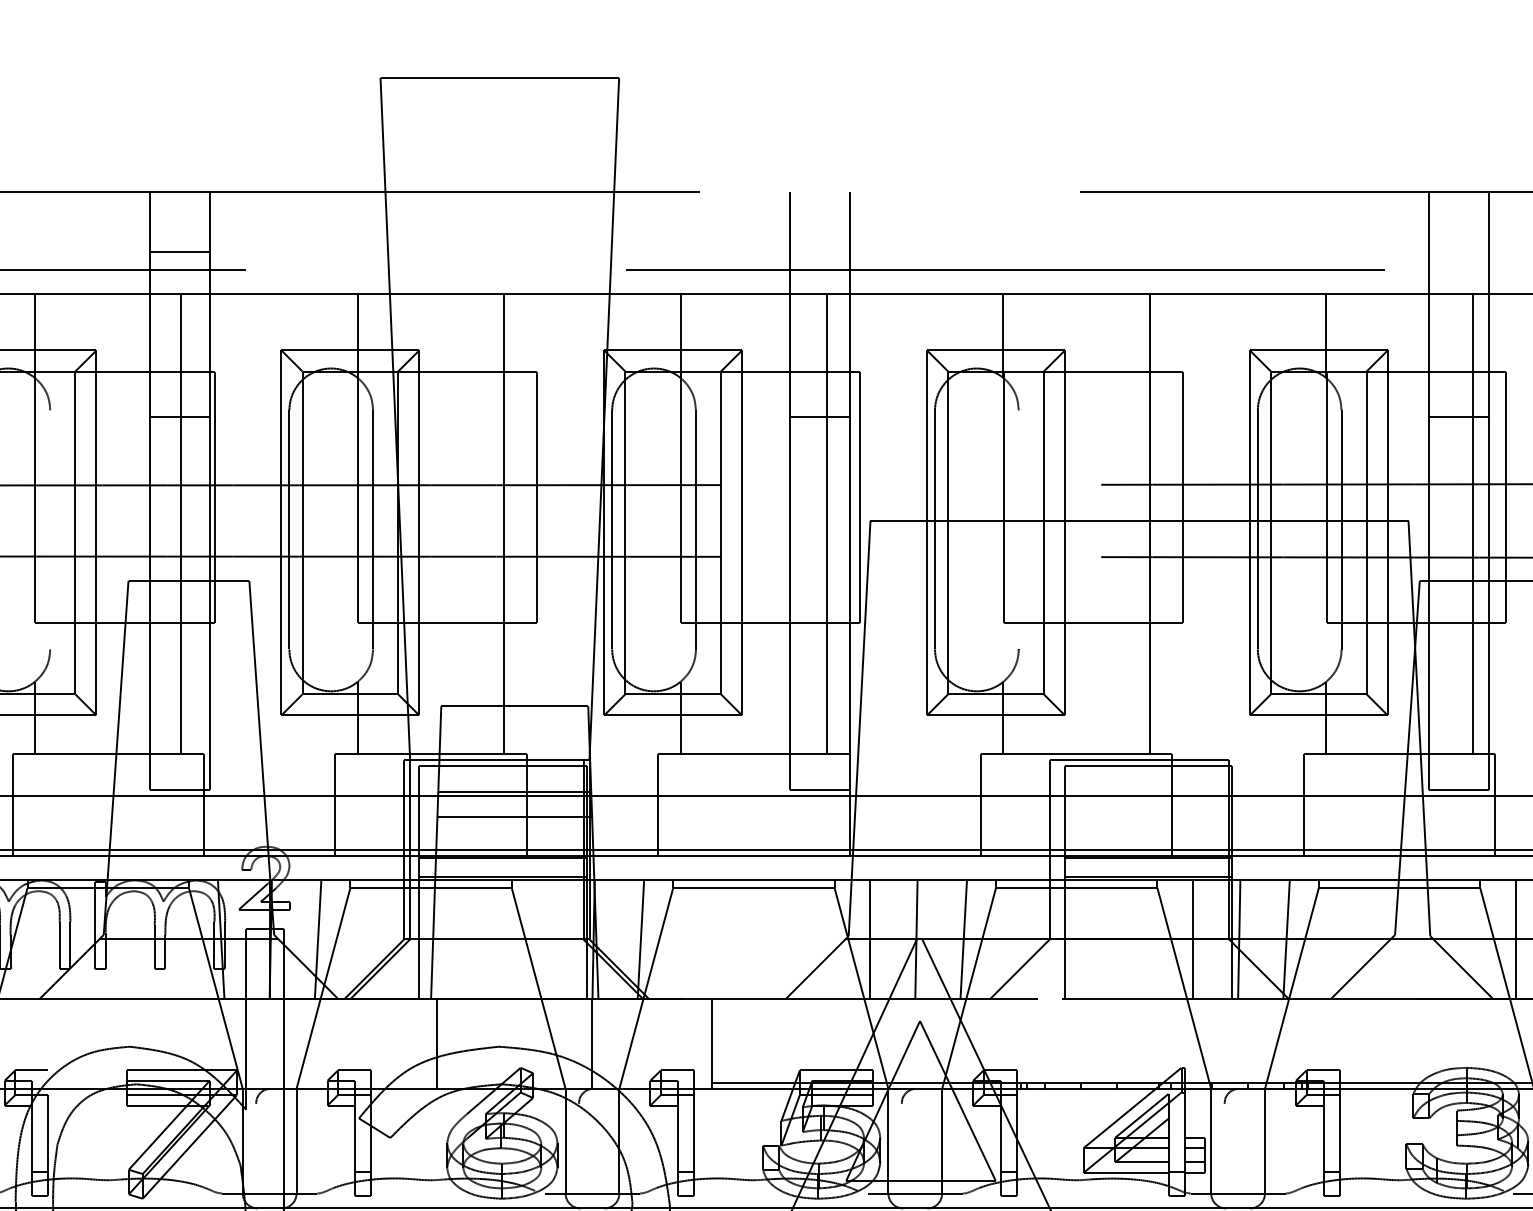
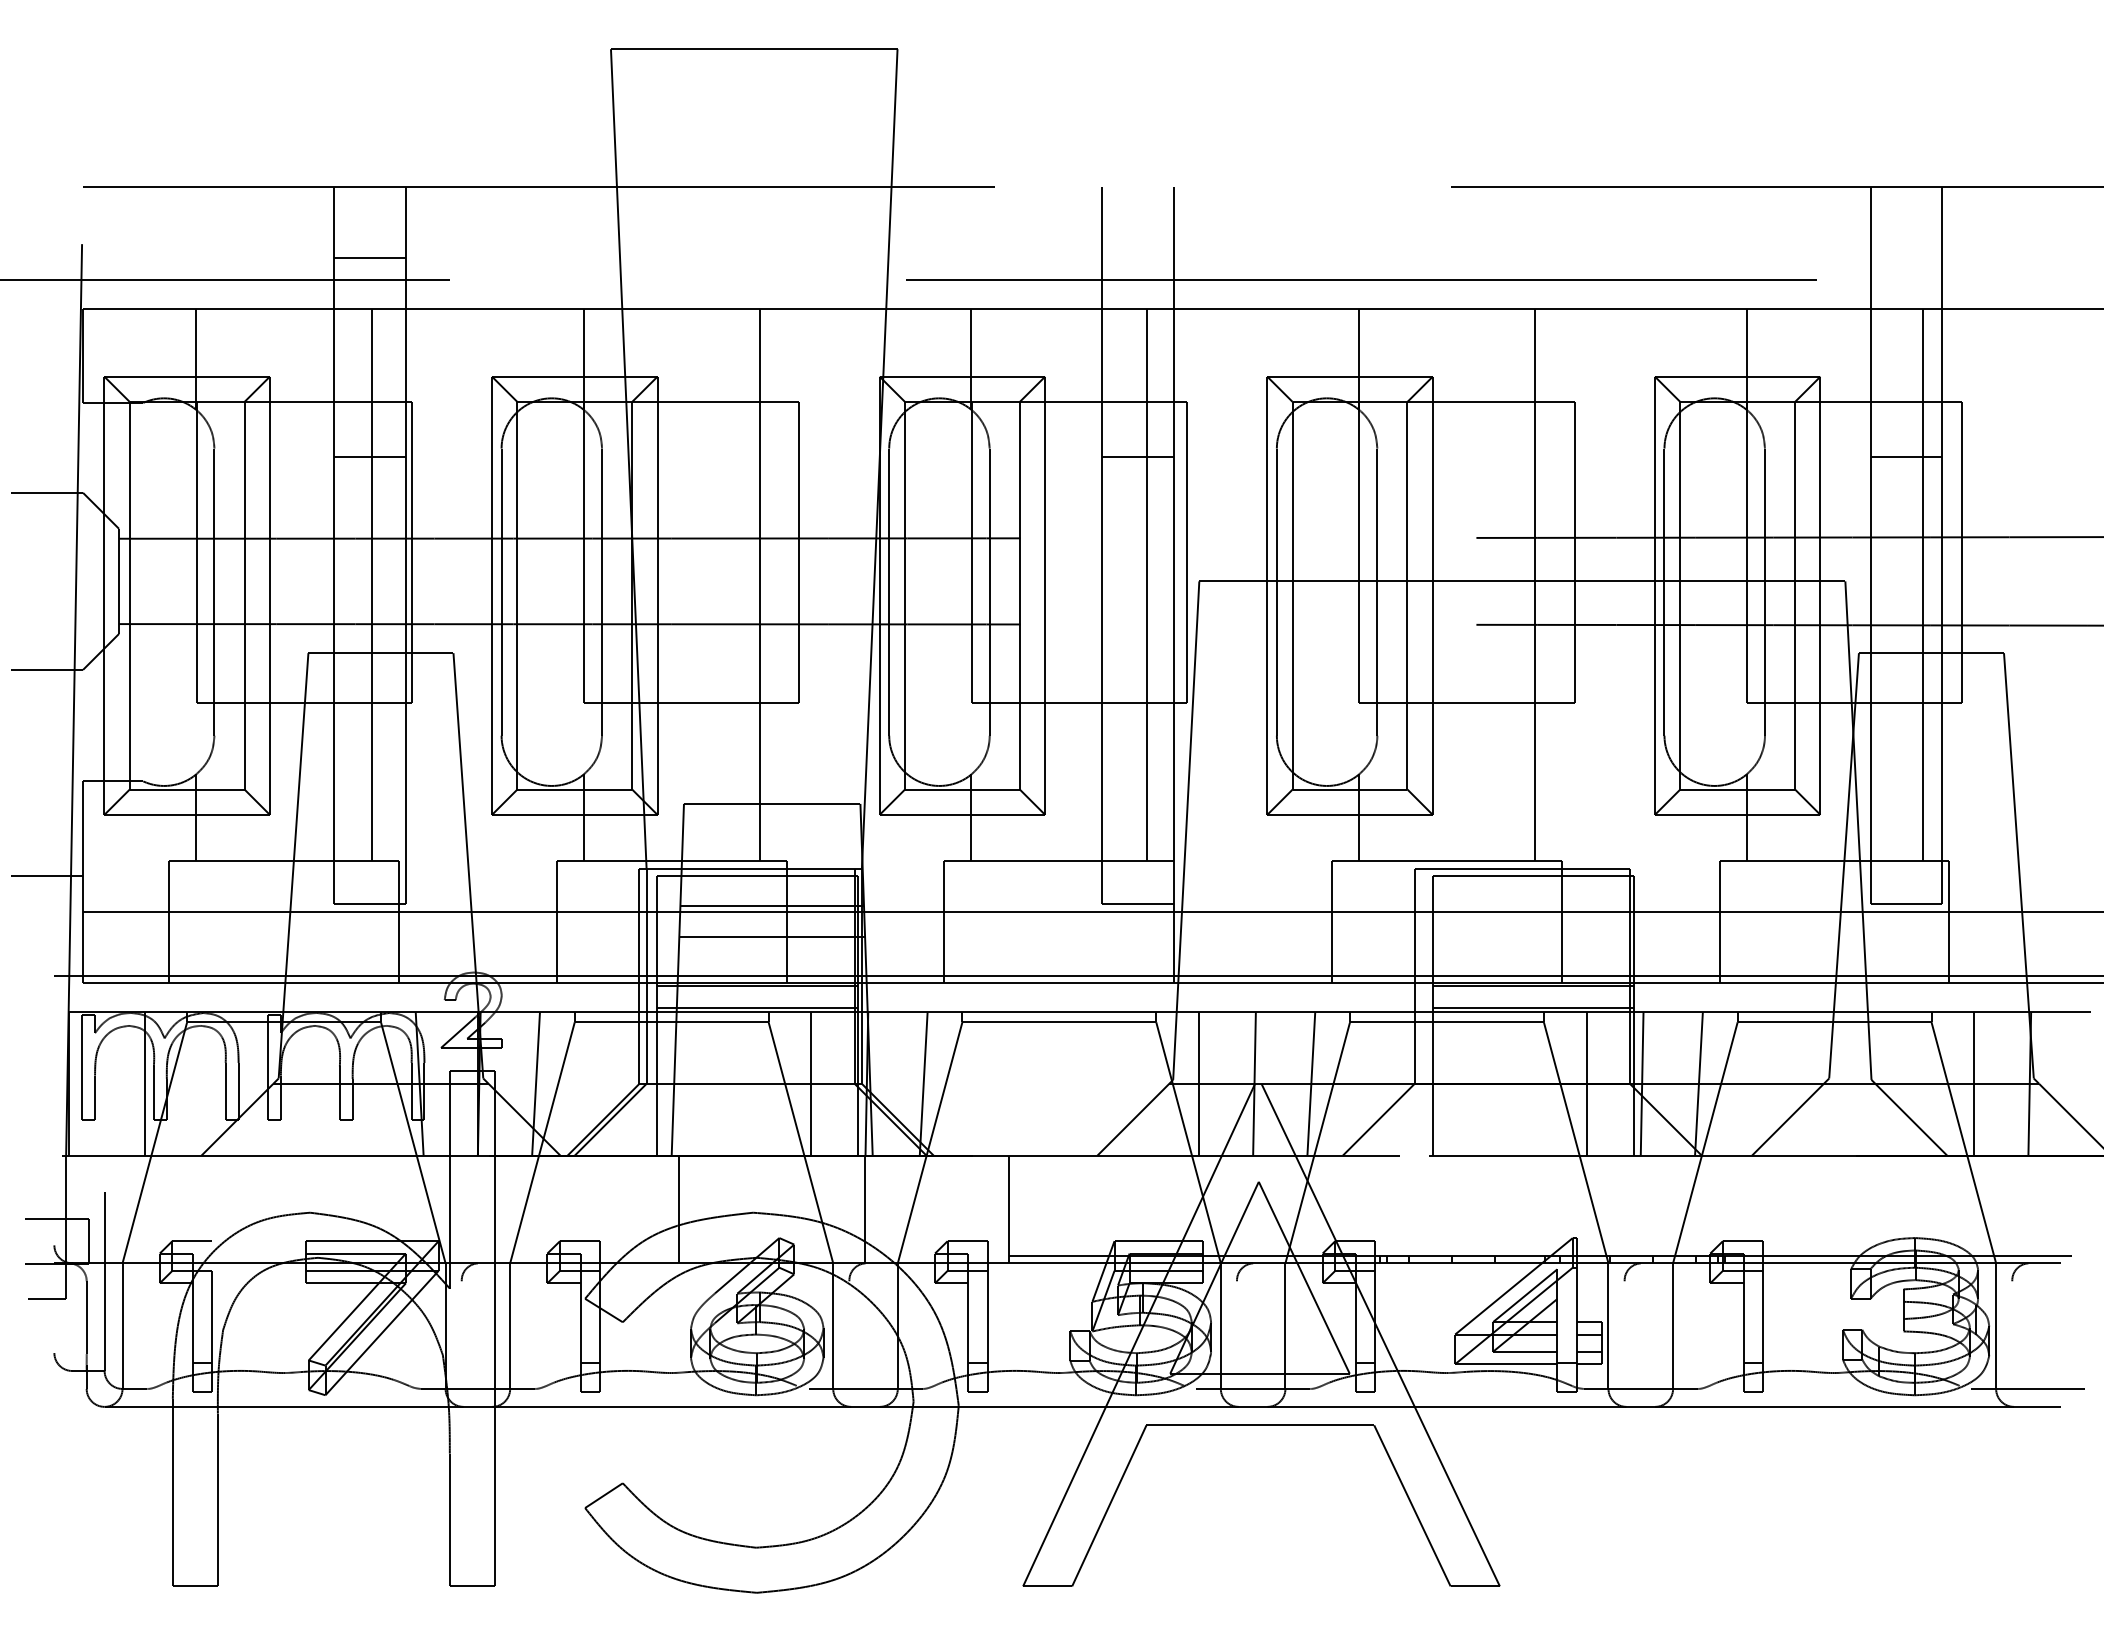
line: (50, 529) -> (214, 591), added
line: (1018, 529) -> (1377, 591), added
line: (547, 939) -> (811, 1083), added

